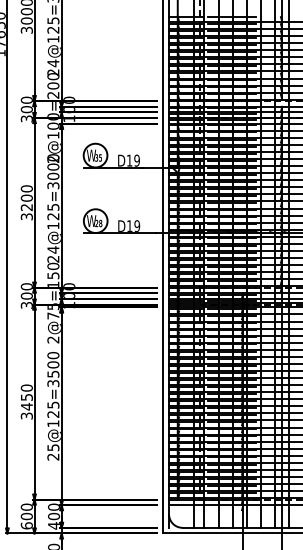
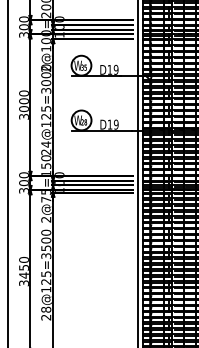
text: (26, 207) -> (23, 109), 3200 -> 3000
text: (53, 447) -> (46, 309), 25@125=3500 -> 28@125=3500

